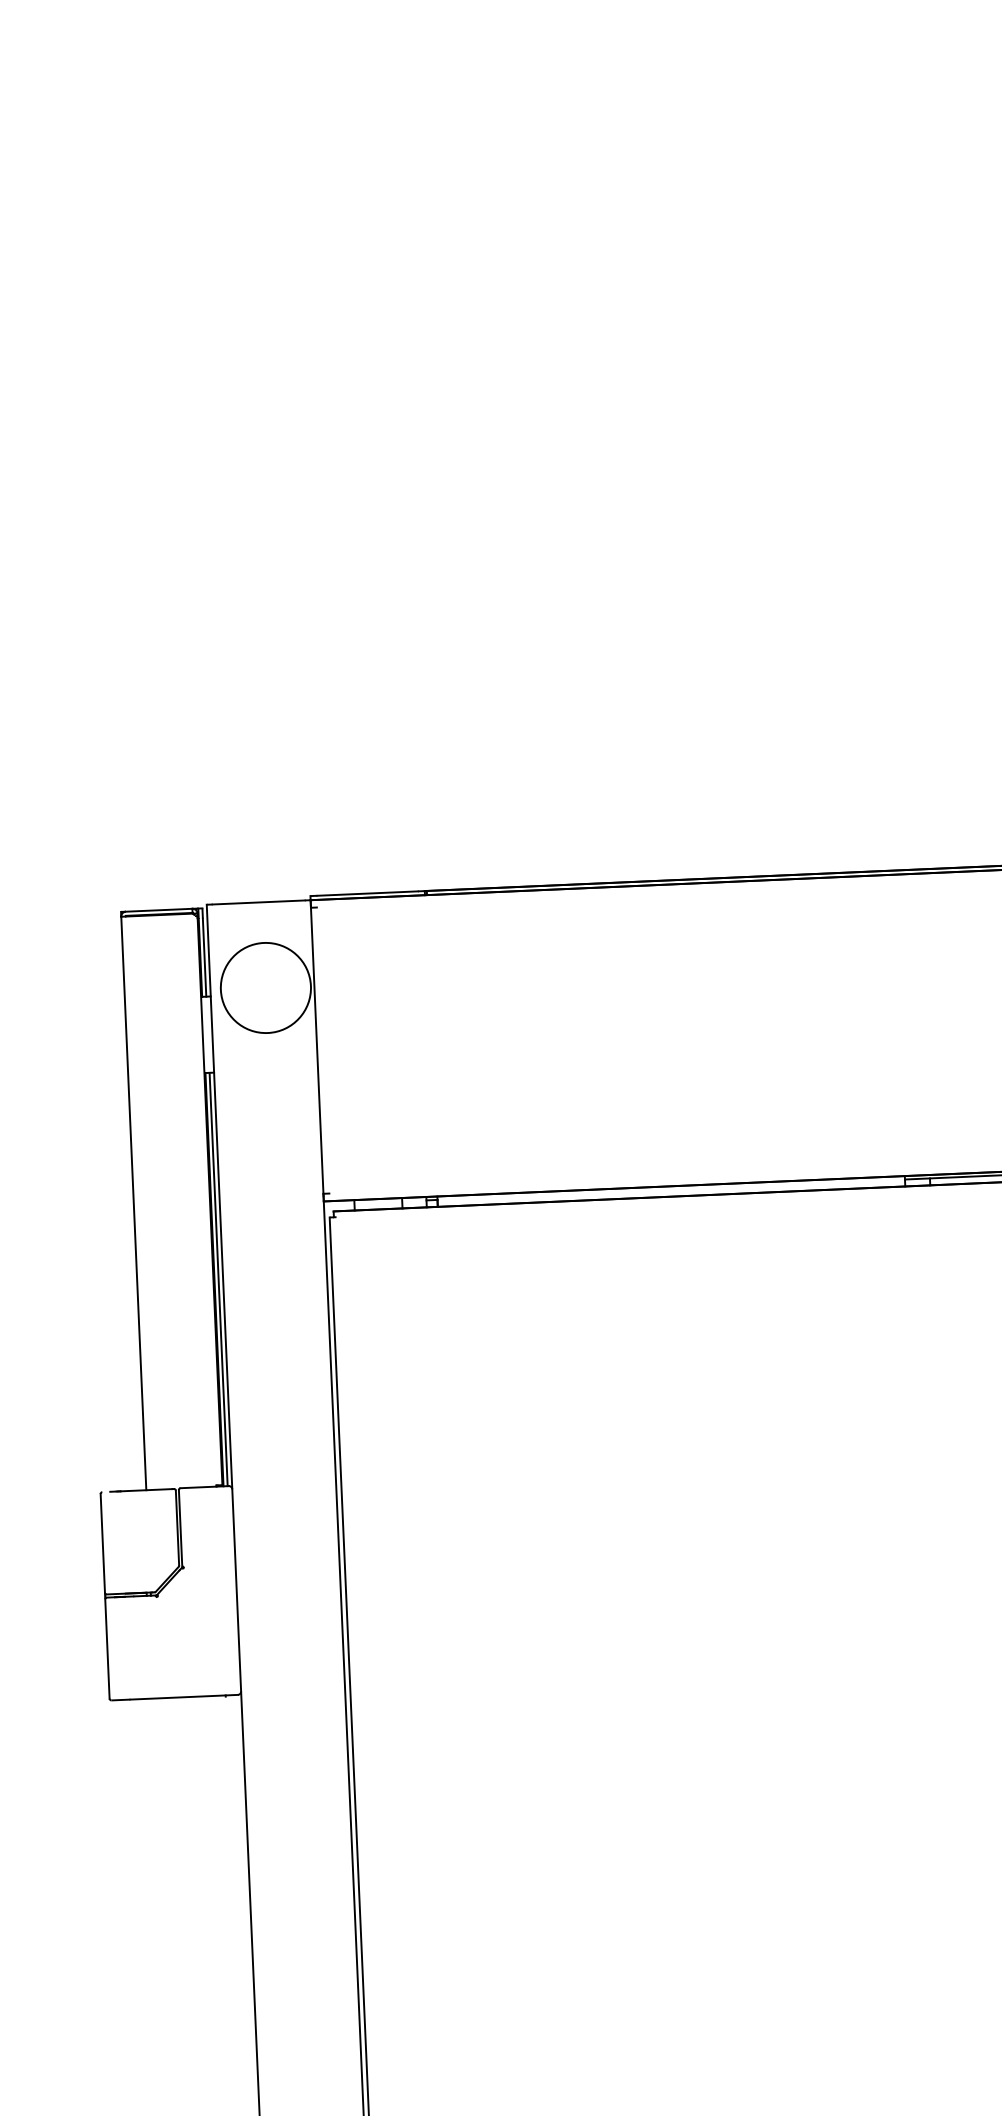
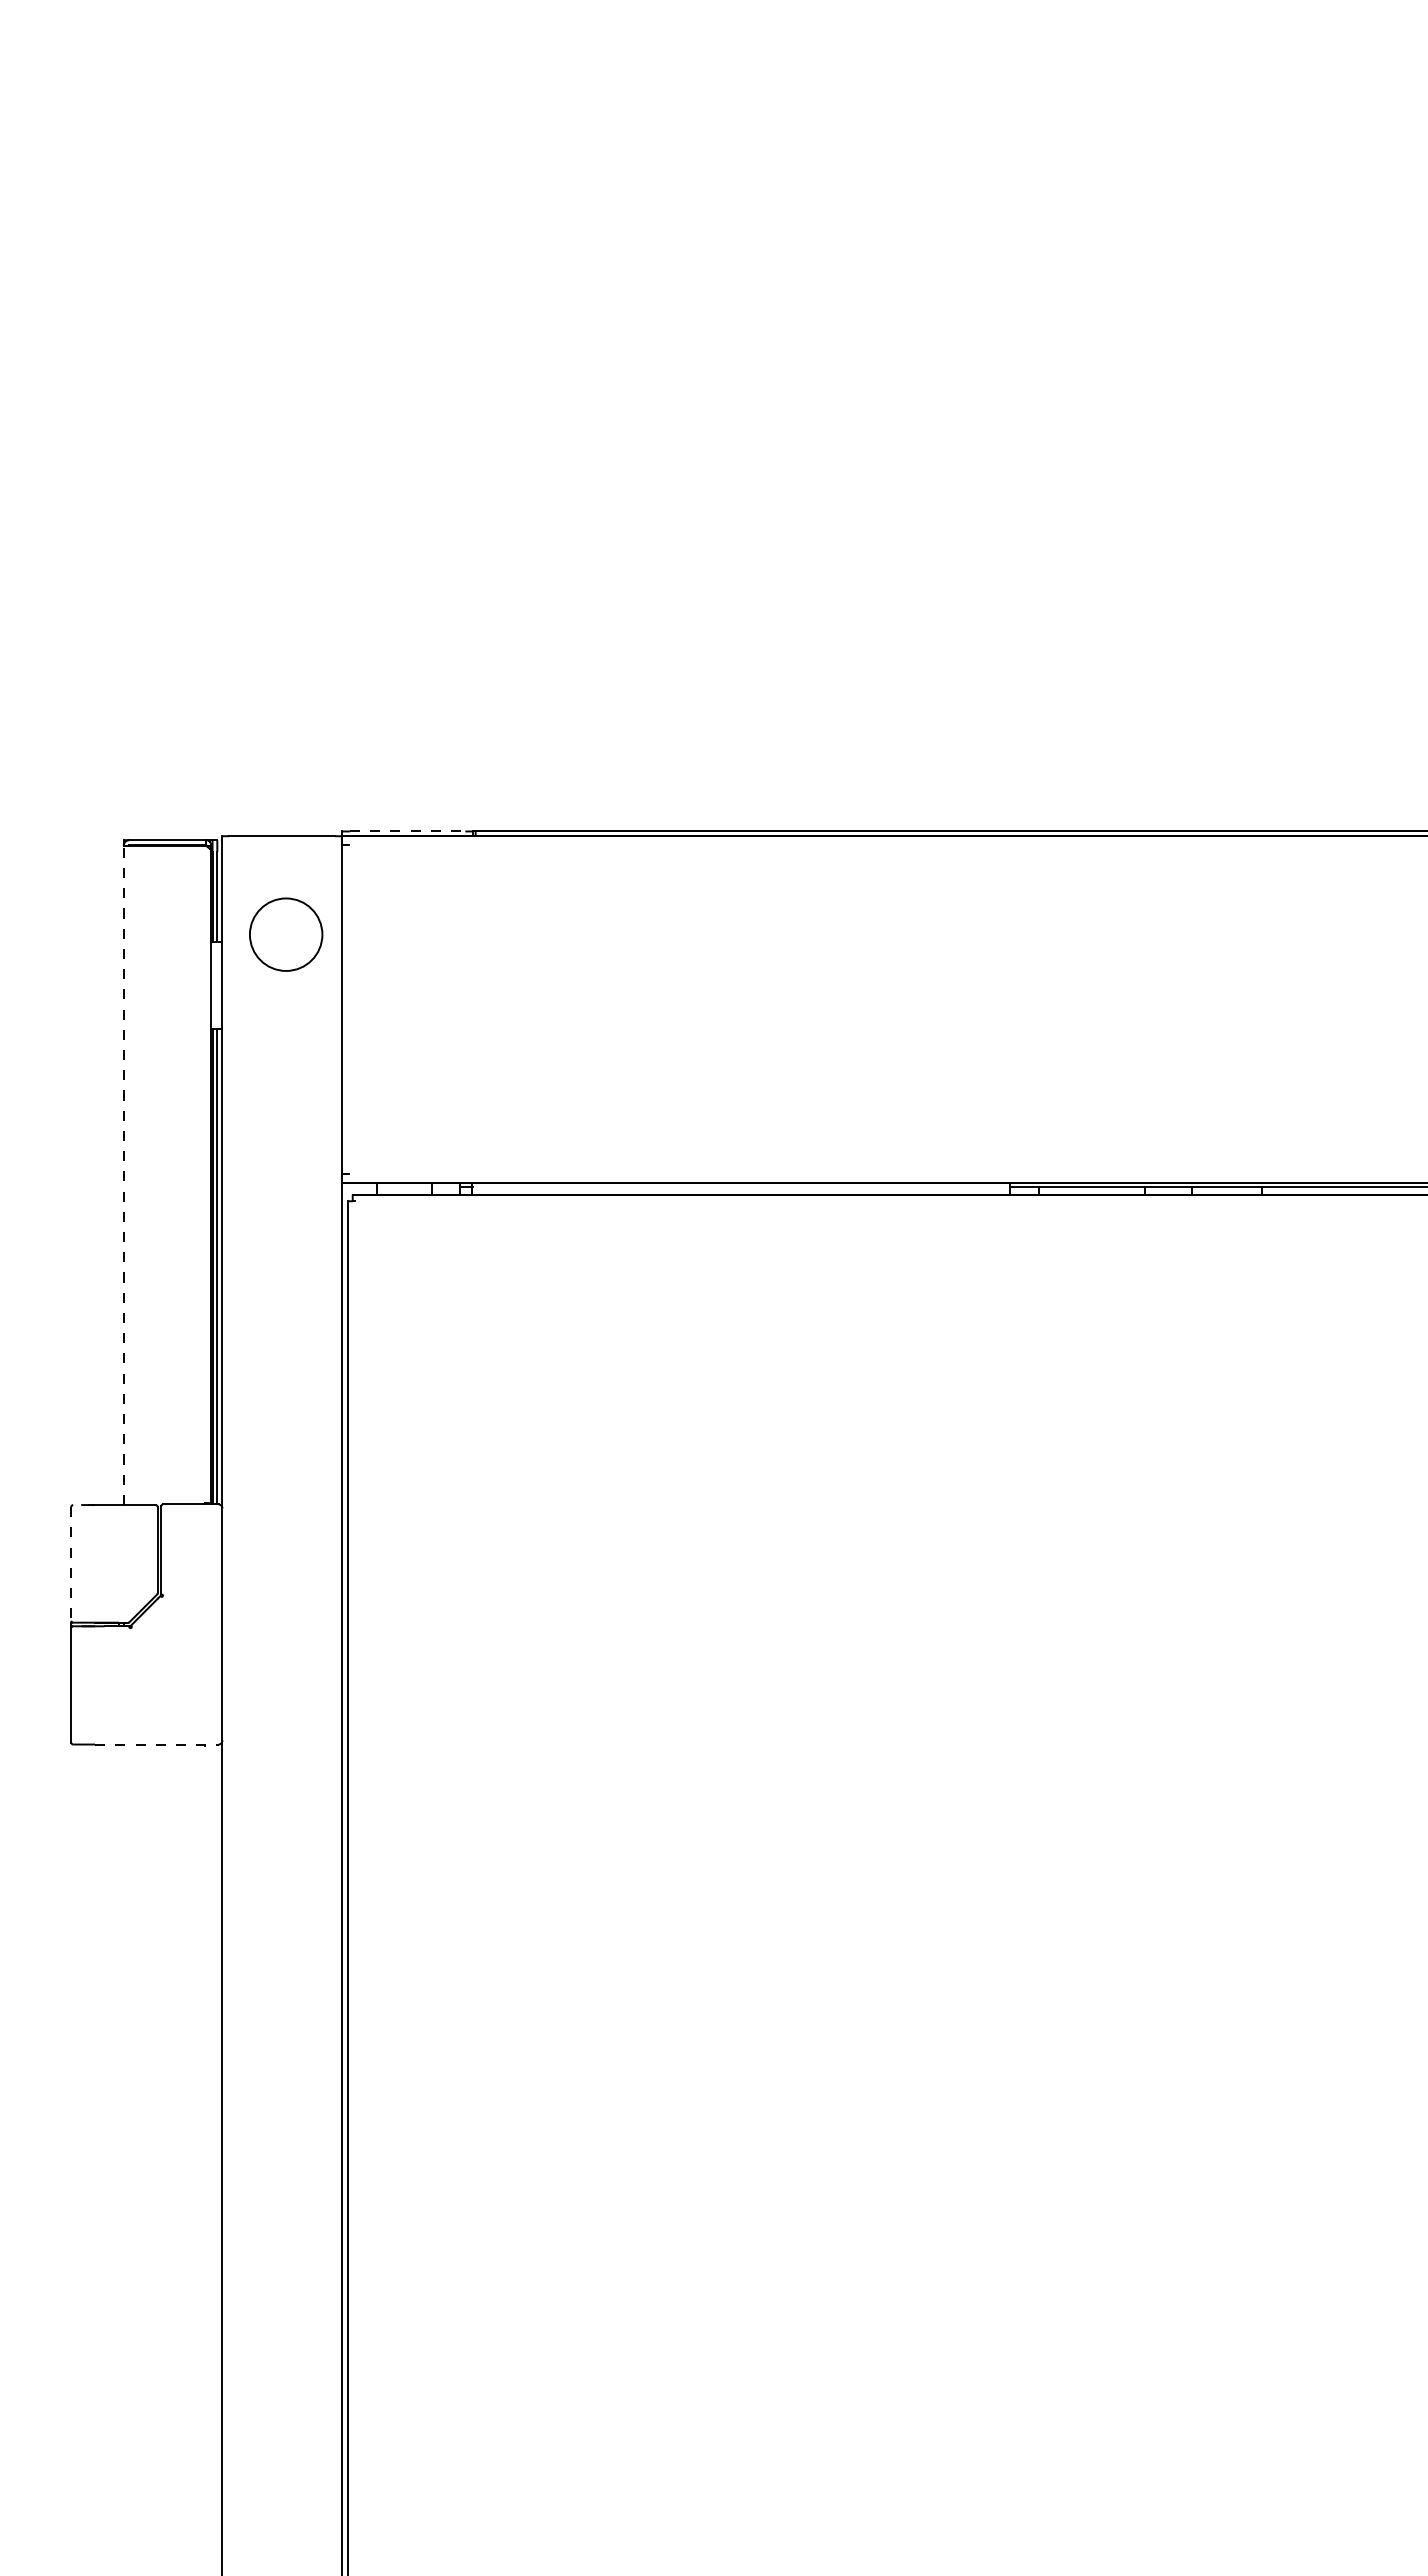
line: (367, 893) -> (407, 831), solid -> dashed
circle: (265, 987) -> (285, 934), size x0.7
line: (133, 1203) -> (123, 1175), solid -> dashed
line: (103, 1543) -> (71, 1563), solid -> dashed
line: (183, 1697) -> (156, 1744), solid -> dashed

